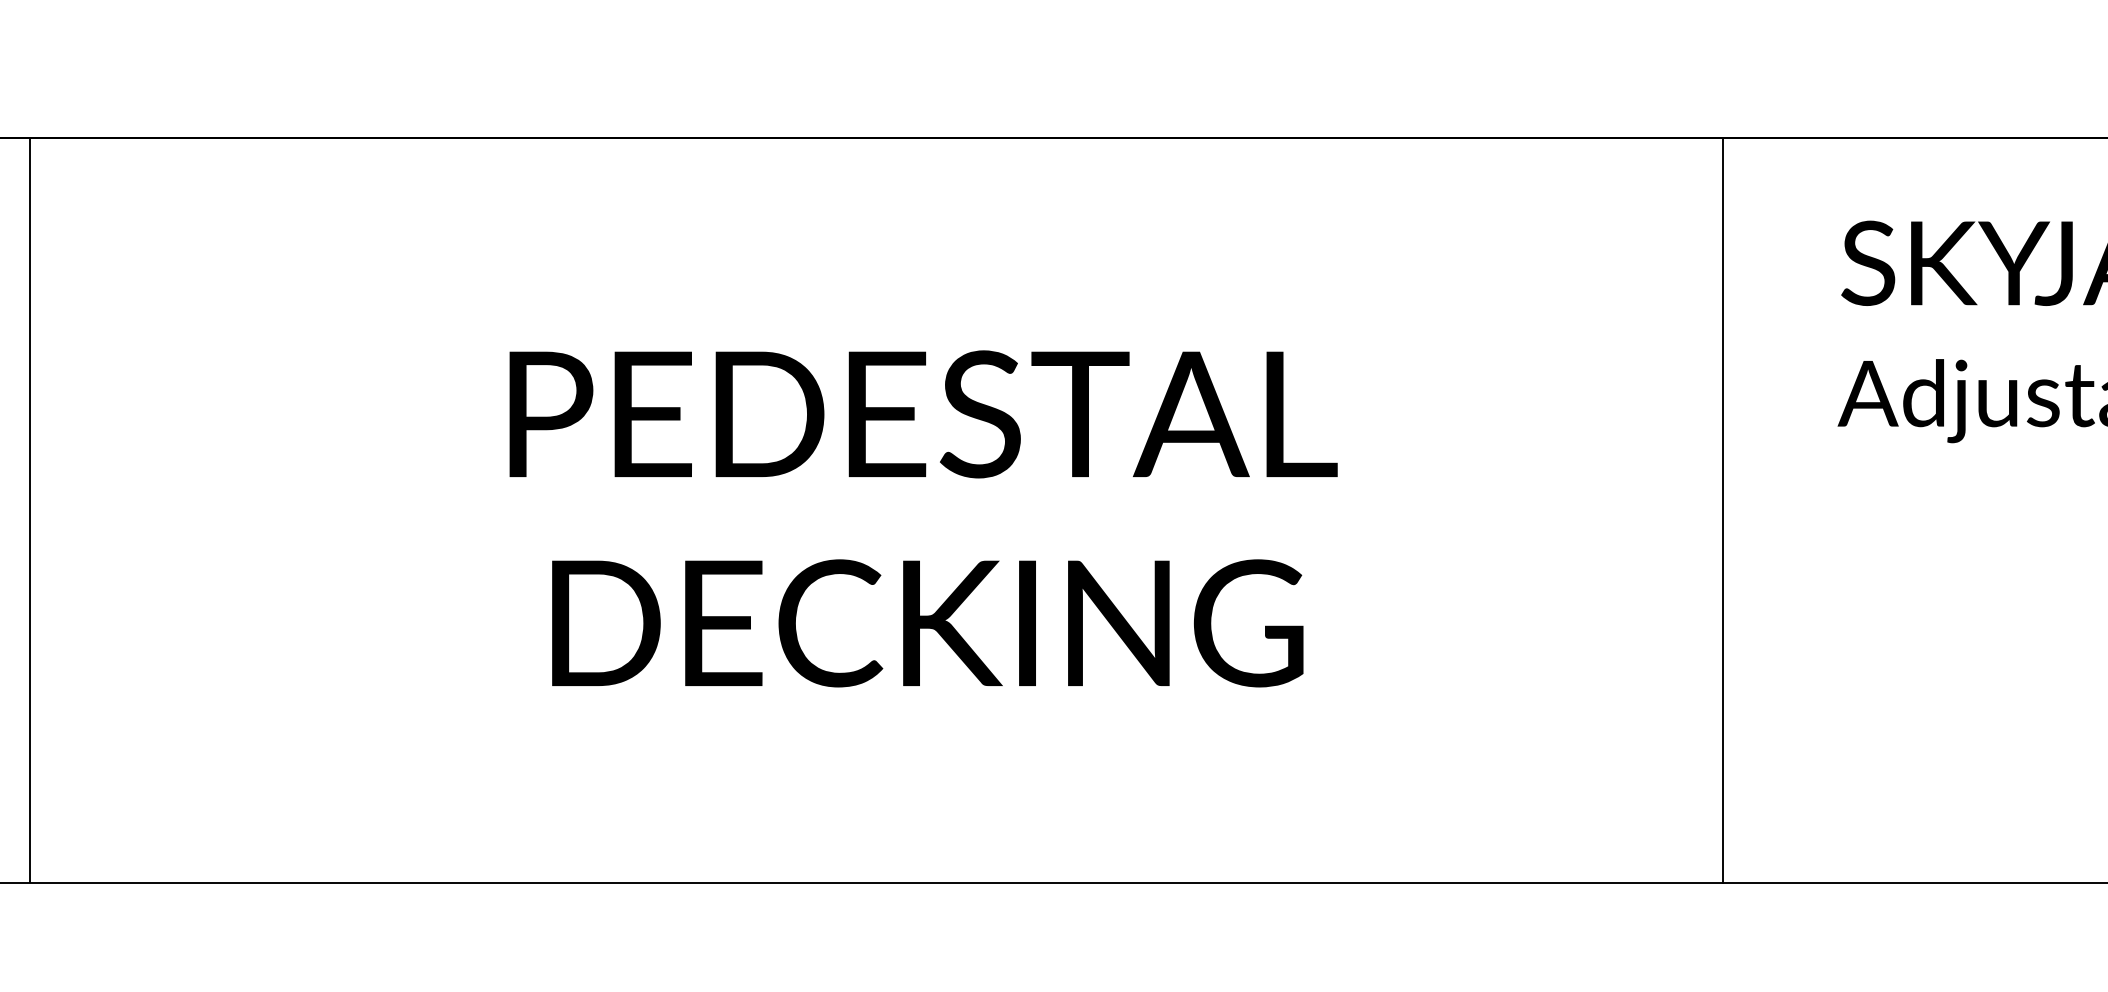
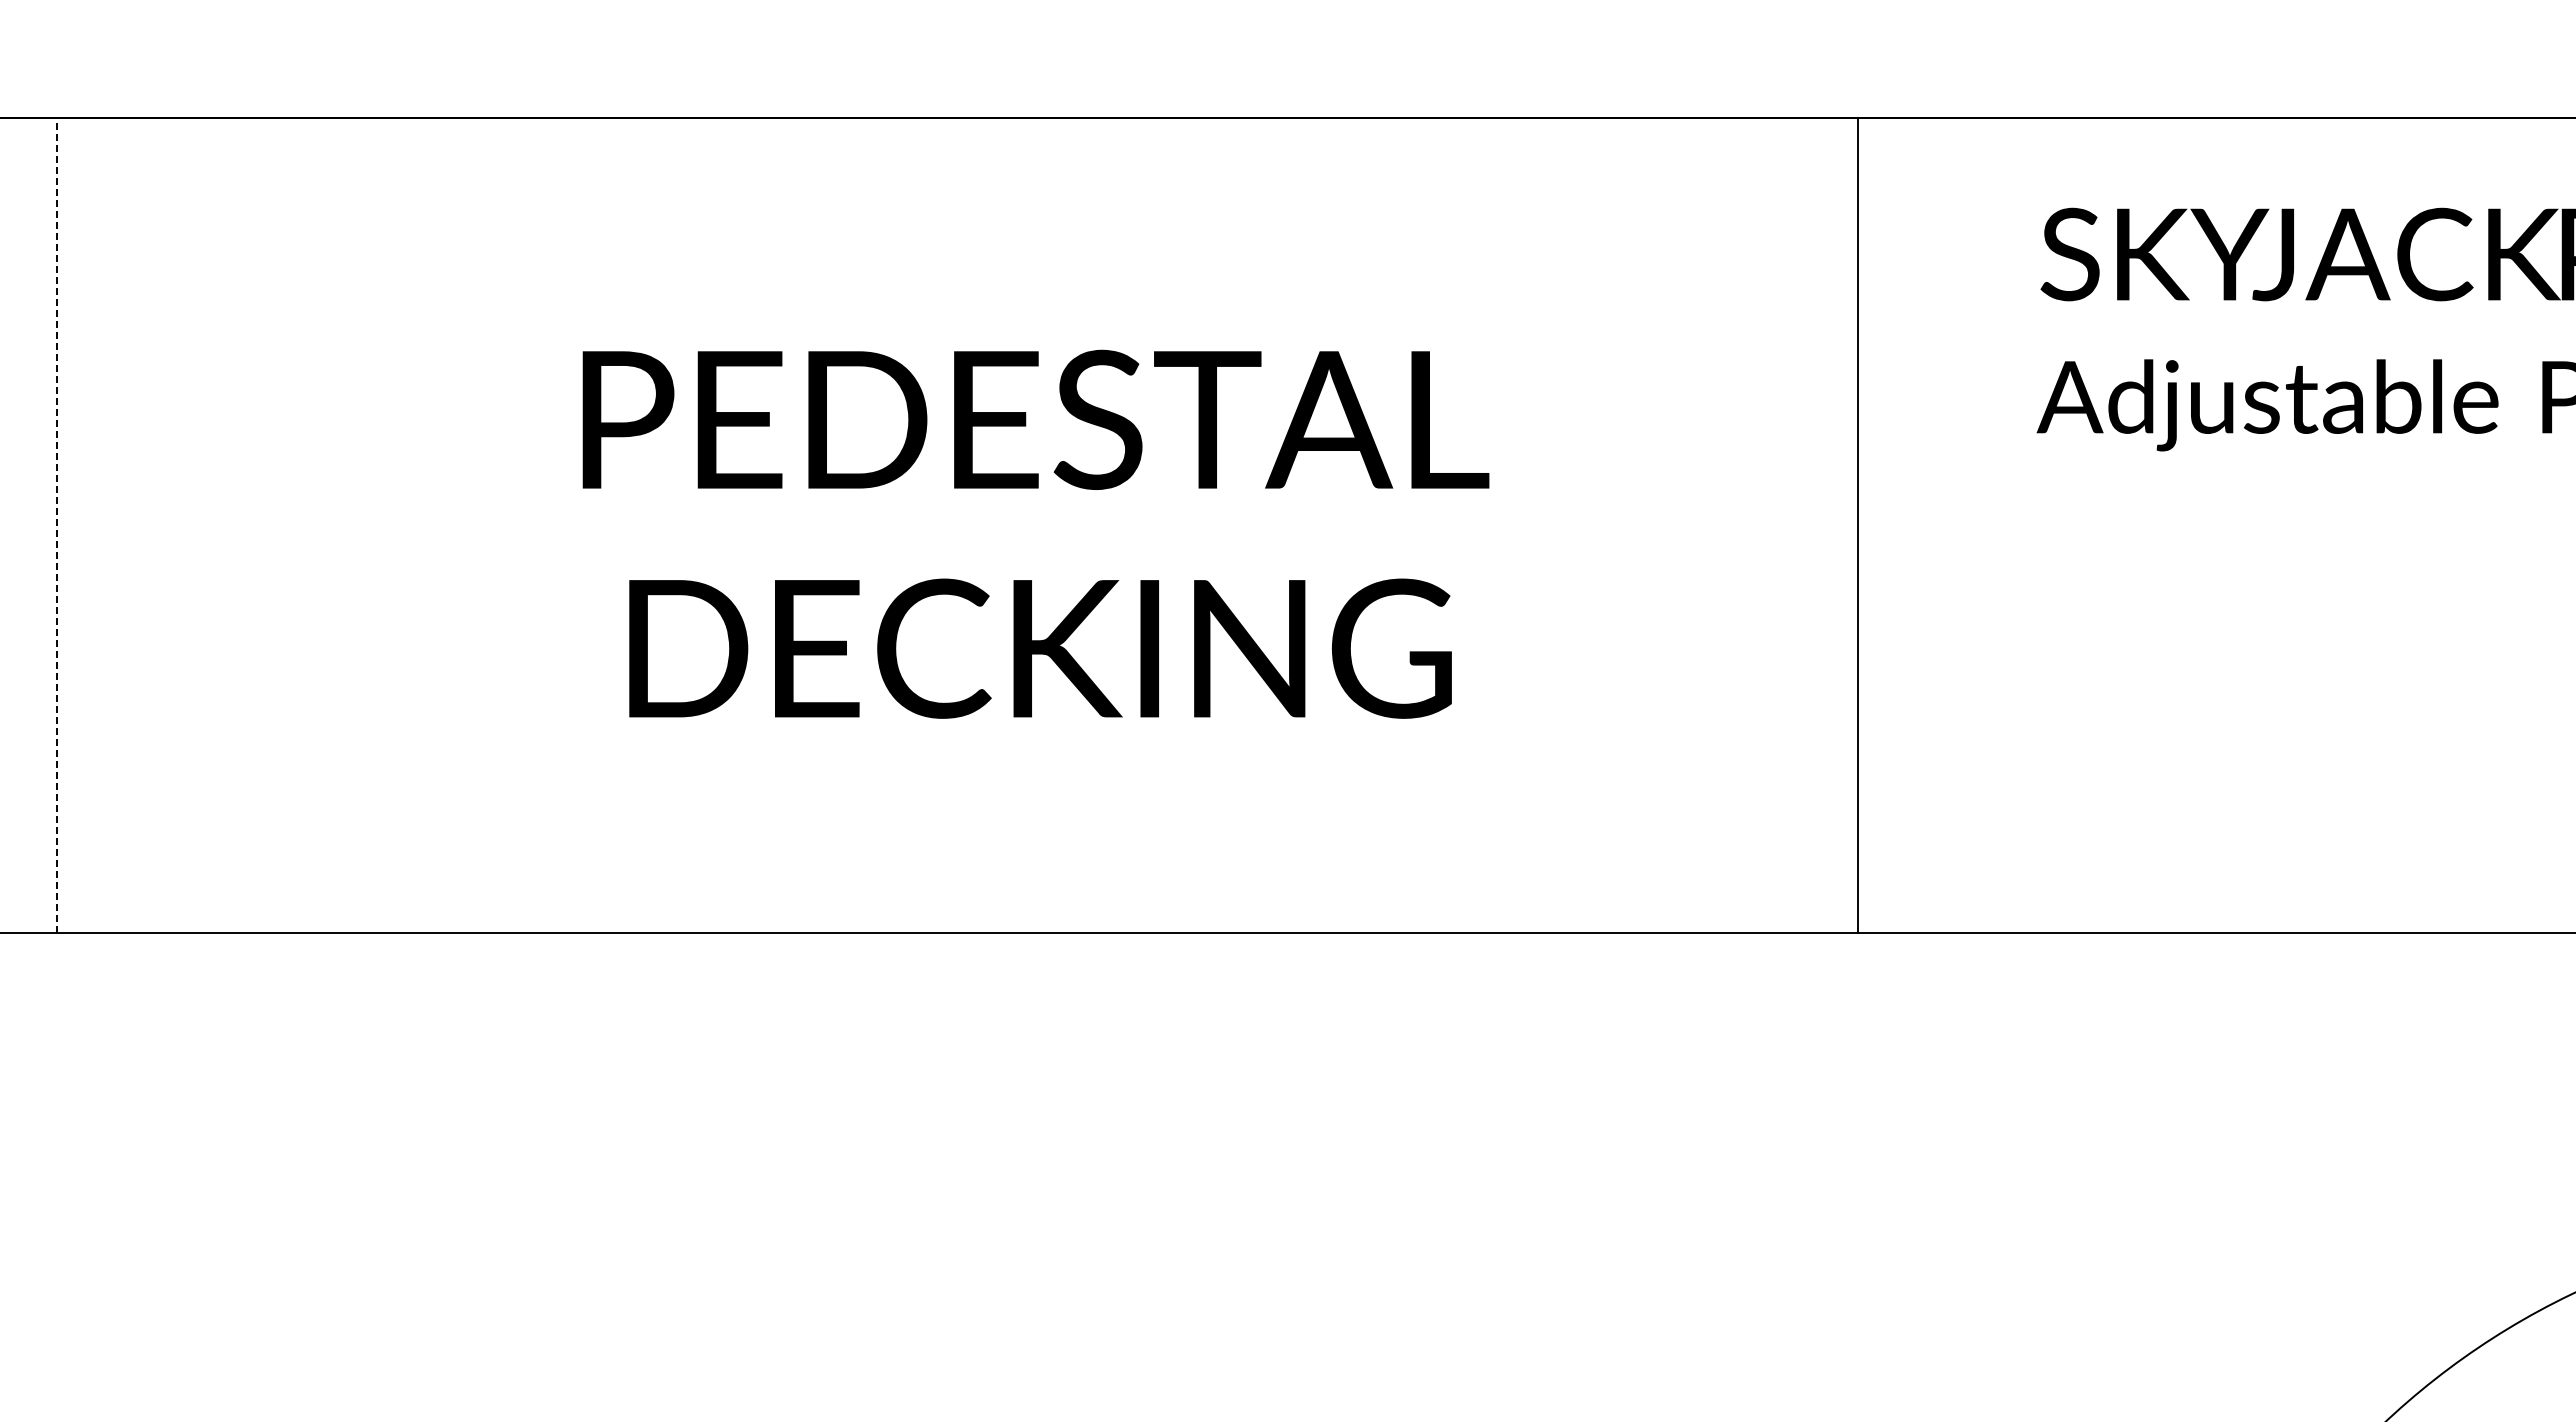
line: (29, 510) -> (57, 525), solid -> dashed
line: (1722, 510) -> (1857, 525), moved

